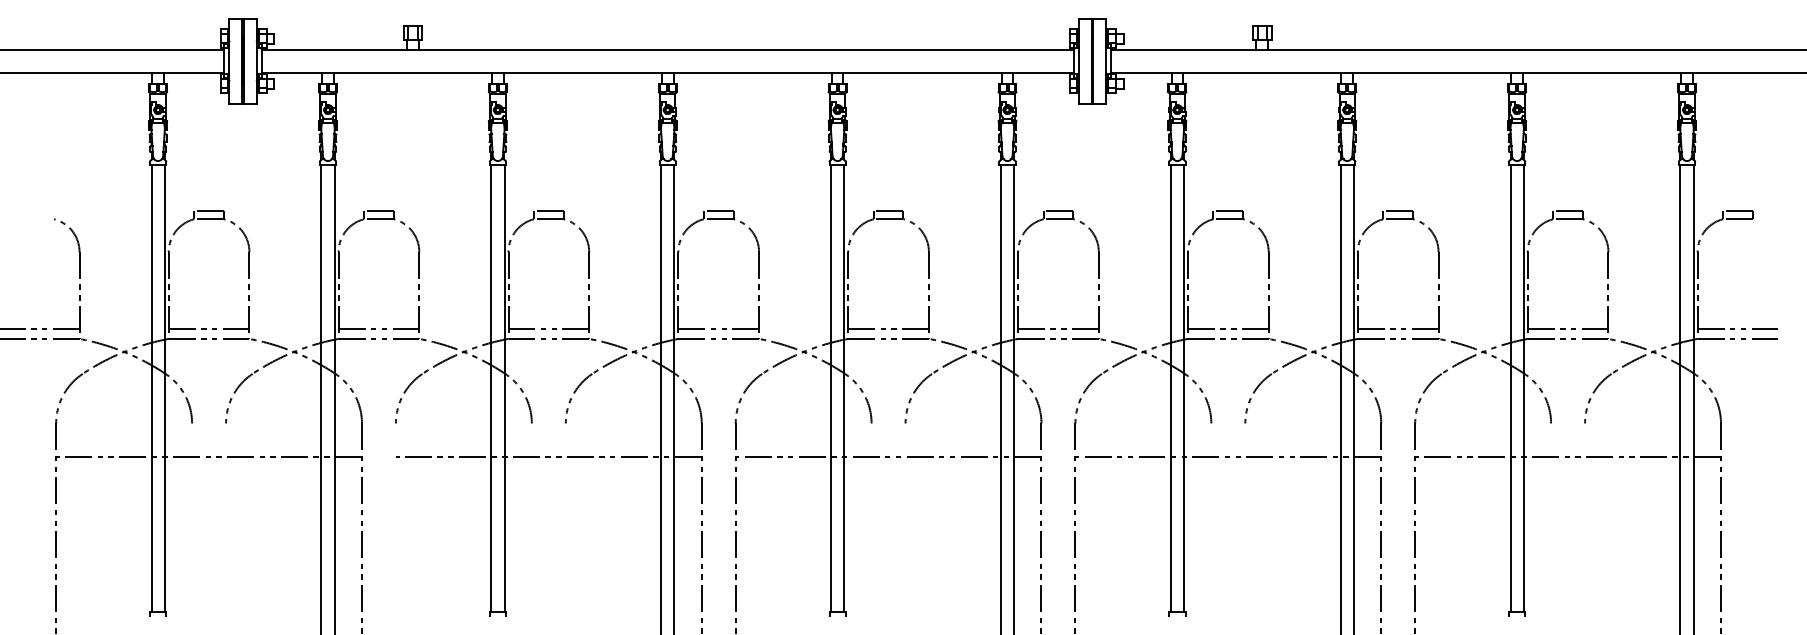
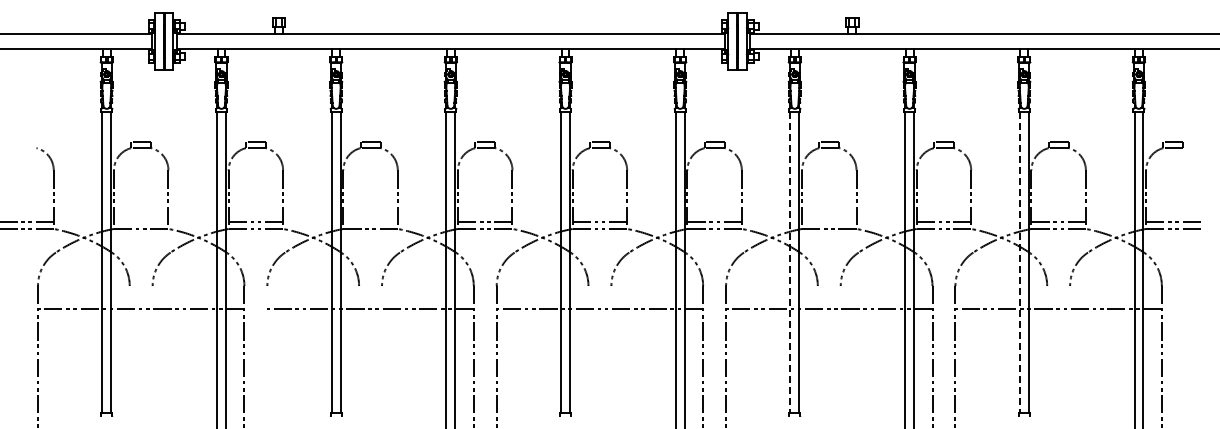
line: (208, 329) -> (140, 222), removed
line: (548, 329) -> (370, 222), removed
line: (1228, 329) -> (829, 222), removed
line: (1170, 388) -> (790, 262), solid -> dashed
line: (1510, 388) -> (1019, 262), solid -> dashed

